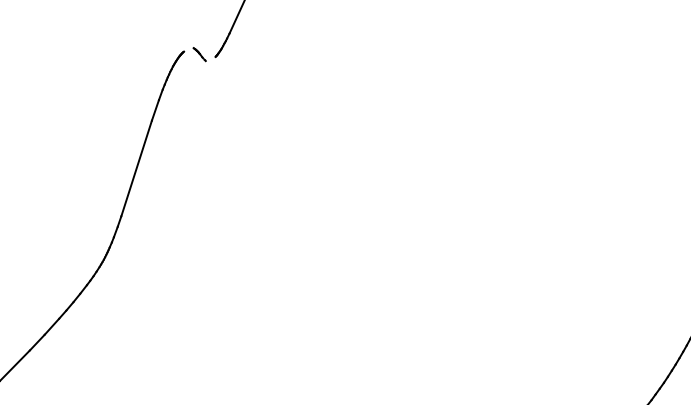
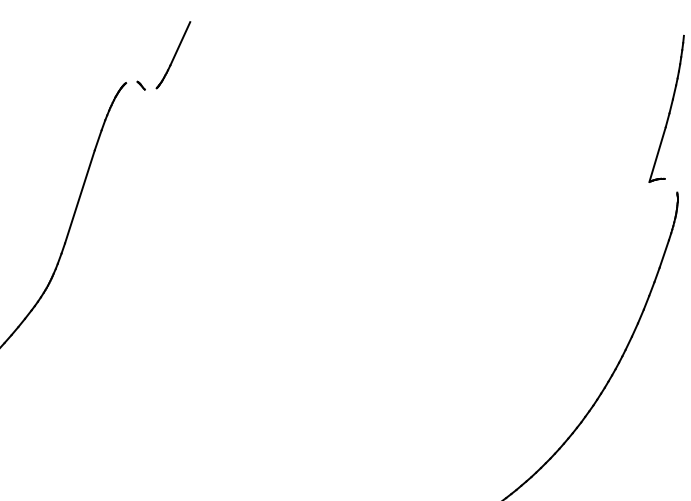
part: (198, 54) -> (140, 85), size x0.62

